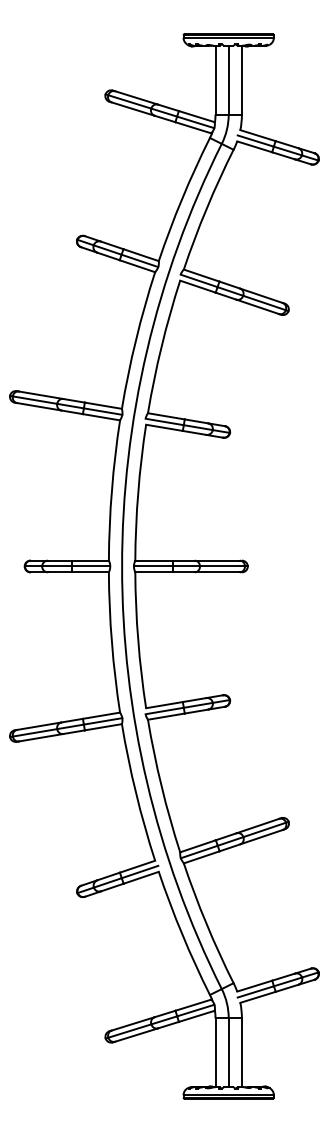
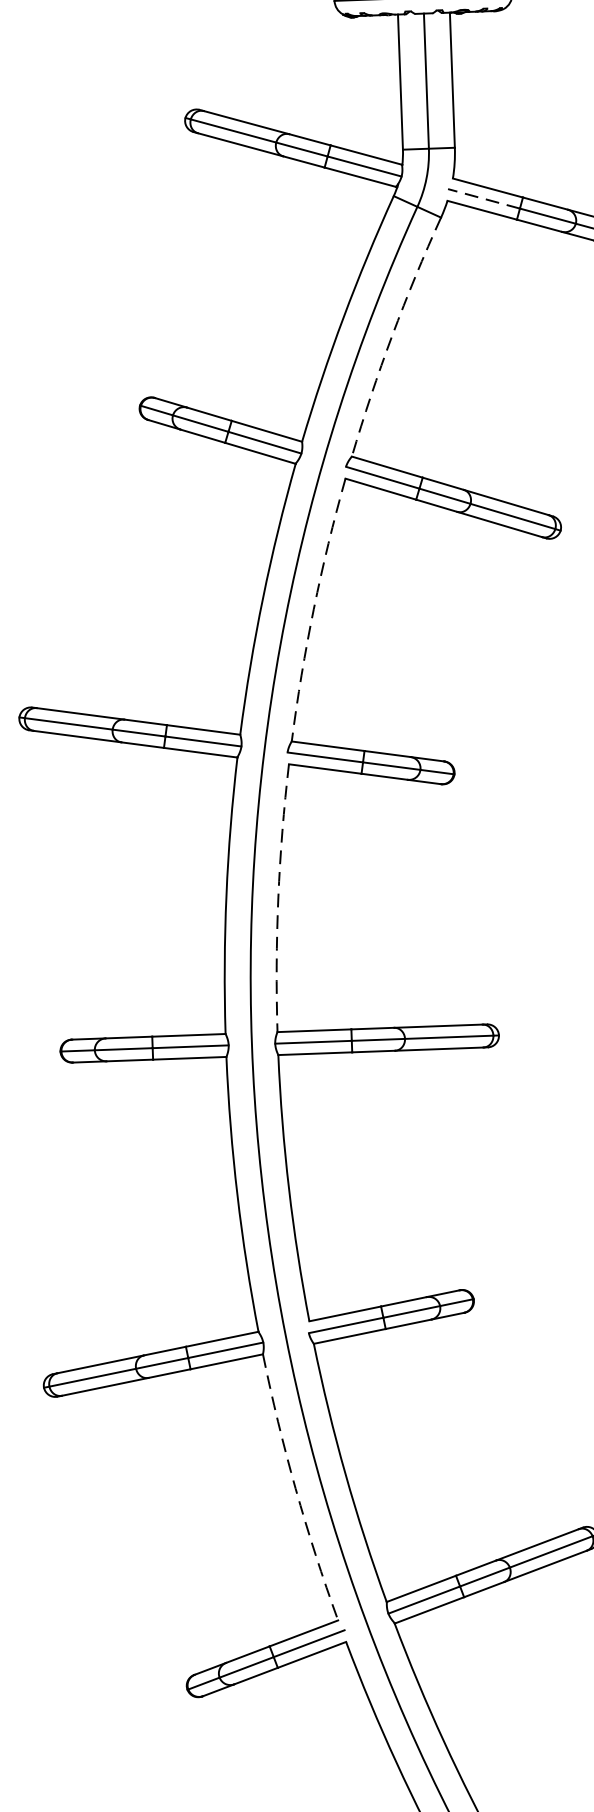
line: (255, 141) -> (483, 199), solid -> dashed
arc: (206, 208) -> (392, 334), solid -> dashed
arc: (161, 346) -> (313, 609), solid -> dashed
arc: (138, 492) -> (278, 897), solid -> dashed
arc: (136, 793) -> (296, 1489), solid -> dashed

